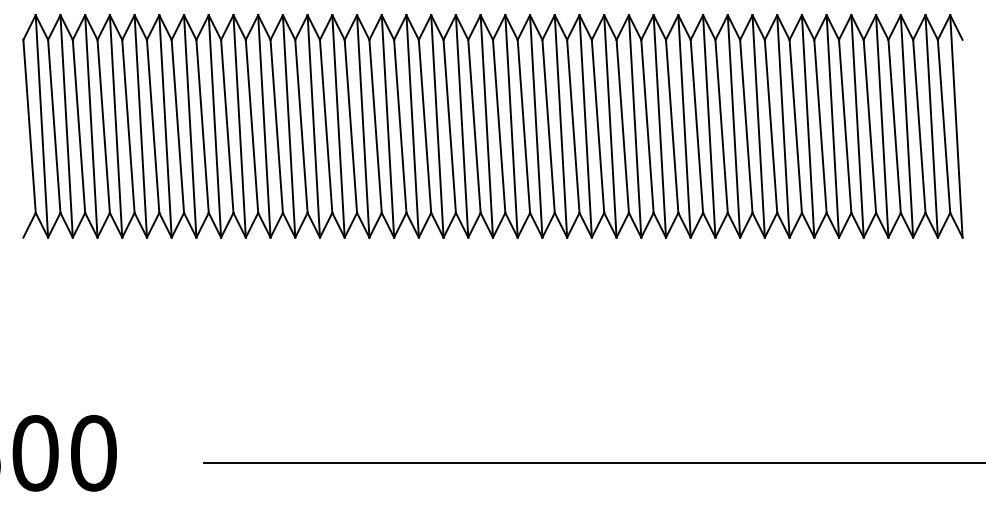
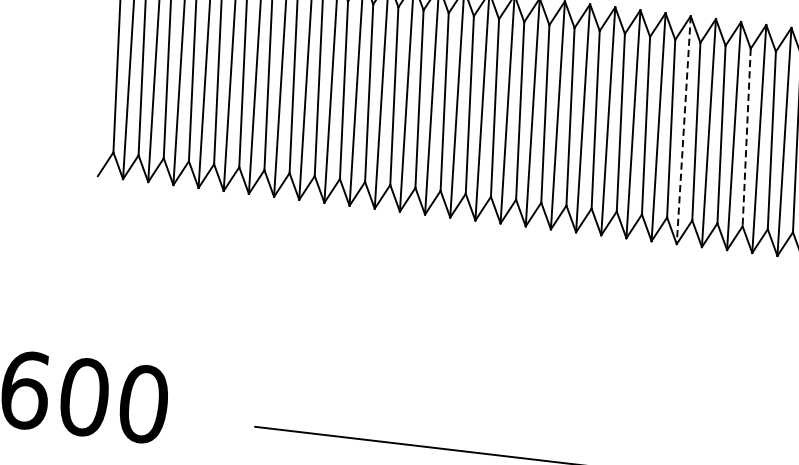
line: (585, 126) -> (683, 130), solid -> dashed
line: (647, 126) -> (746, 137), solid -> dashed

